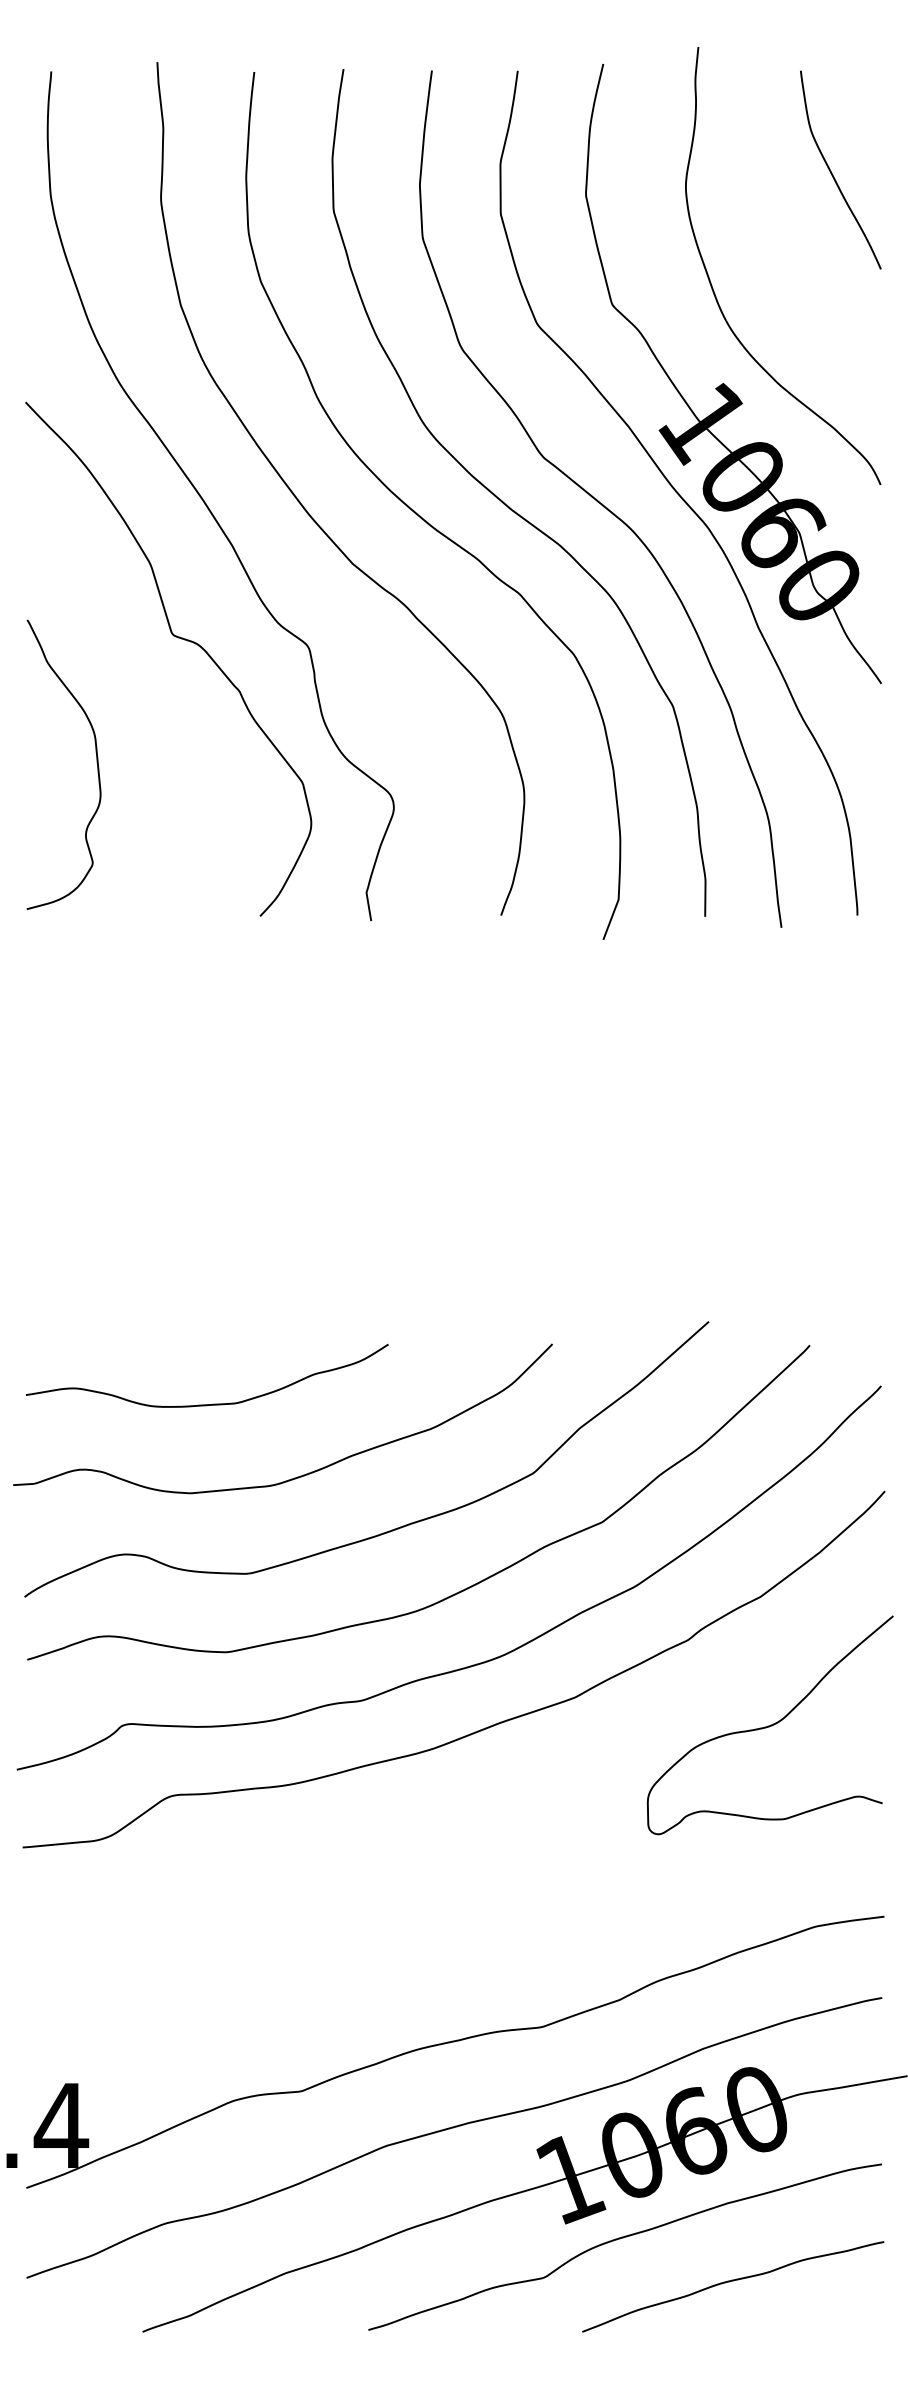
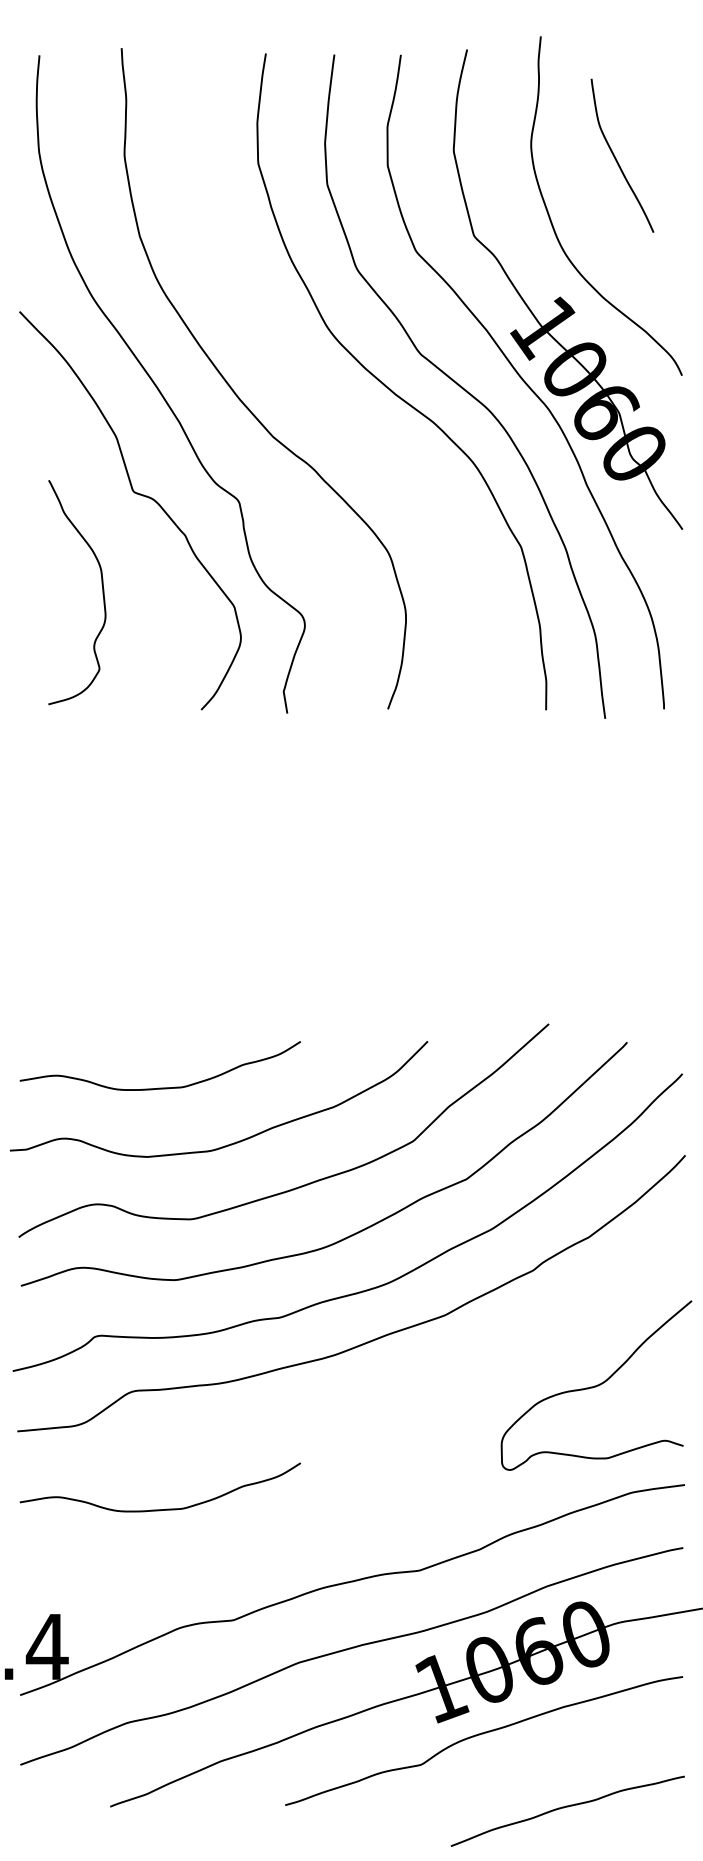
curve: (832, 172) -> (616, 157), moved
curve: (421, 516) -> (326, 400), removed
curve: (96, 762) -> (102, 590), moved
curve: (770, 1725) -> (596, 1385), moved
curve: (213, 1947) -> (165, 1508), added
curve: (733, 2281) -> (568, 1807), moved

